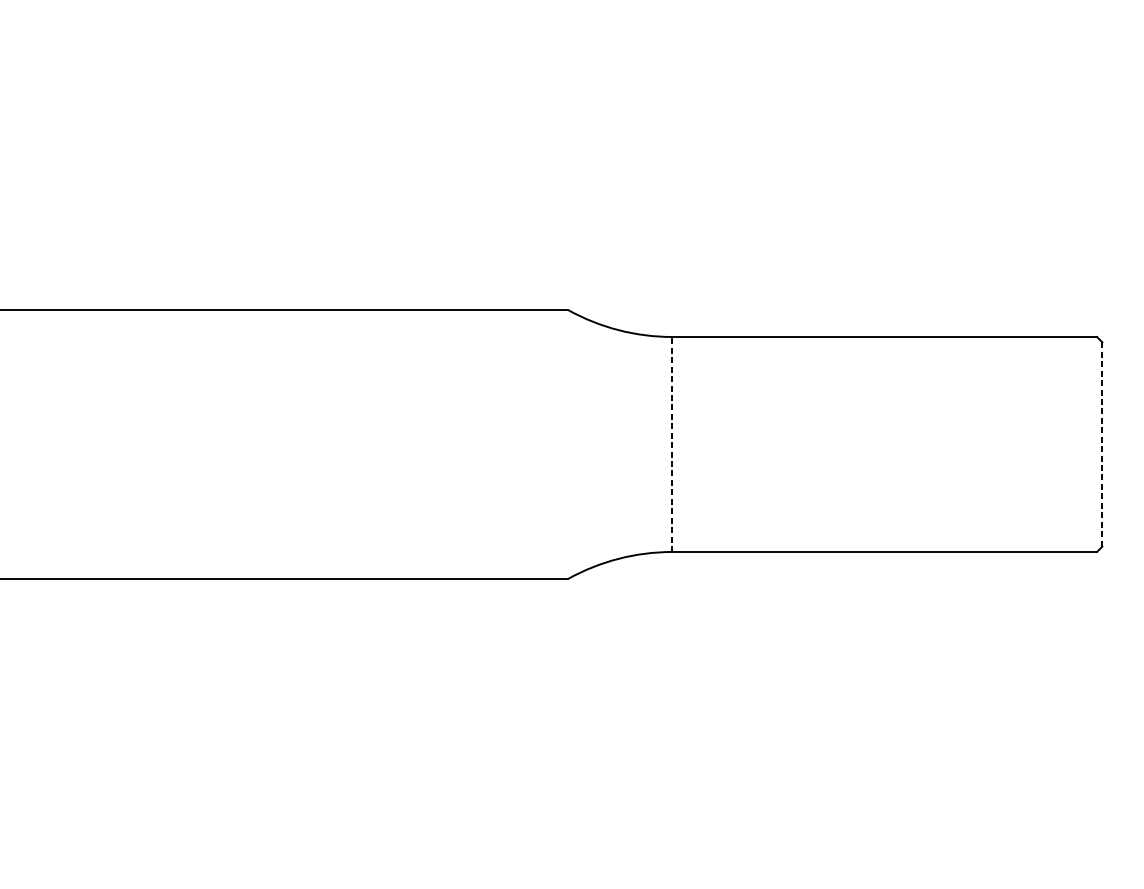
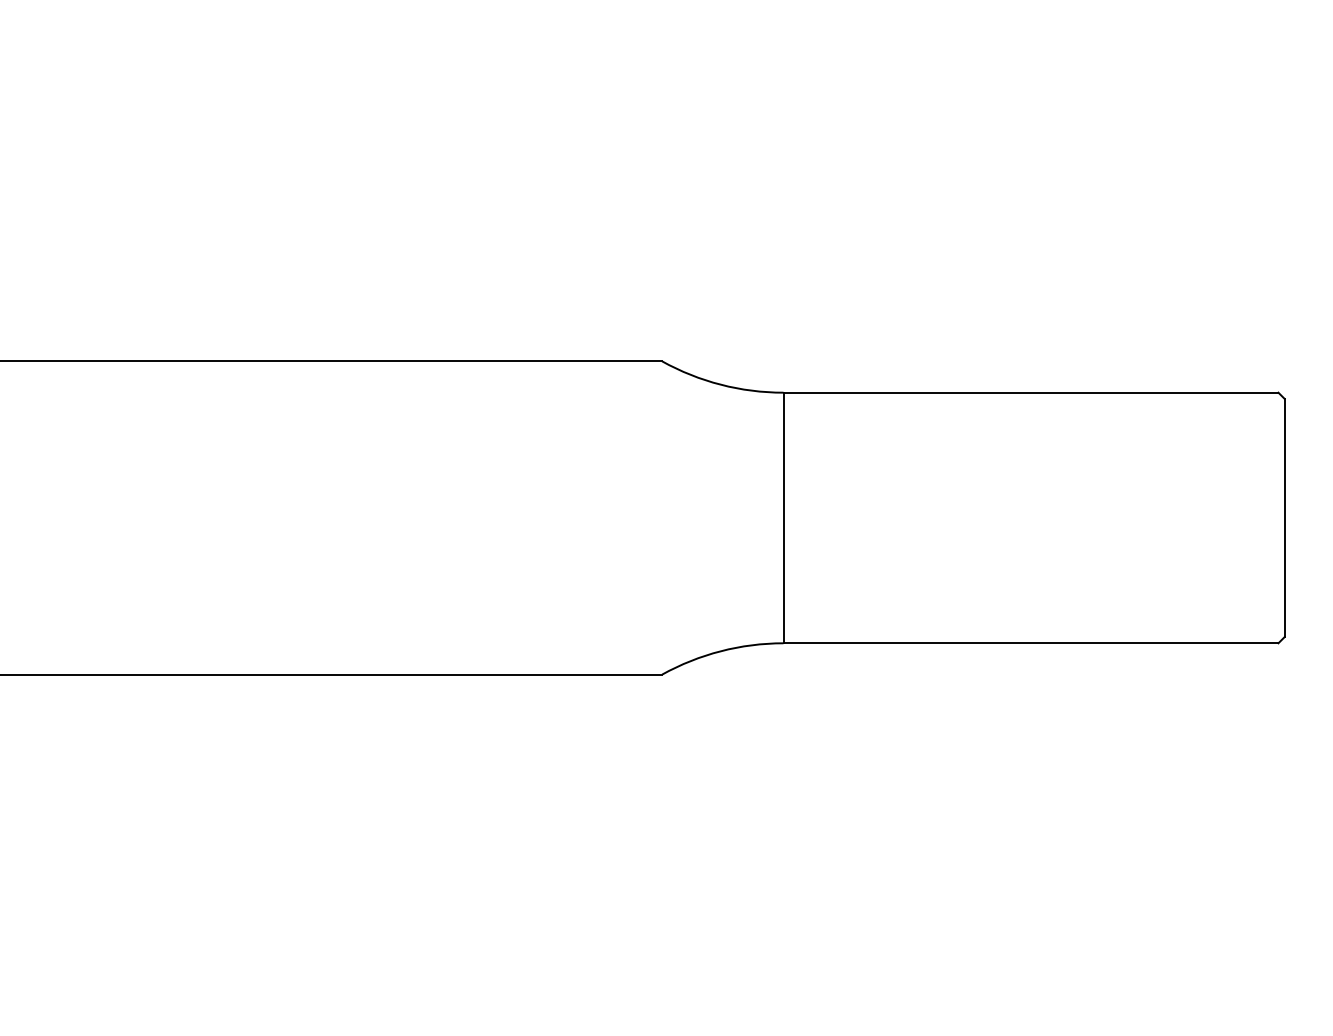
line: (672, 444) -> (783, 517), dashed -> solid
line: (1102, 444) -> (1284, 518), dashed -> solid

